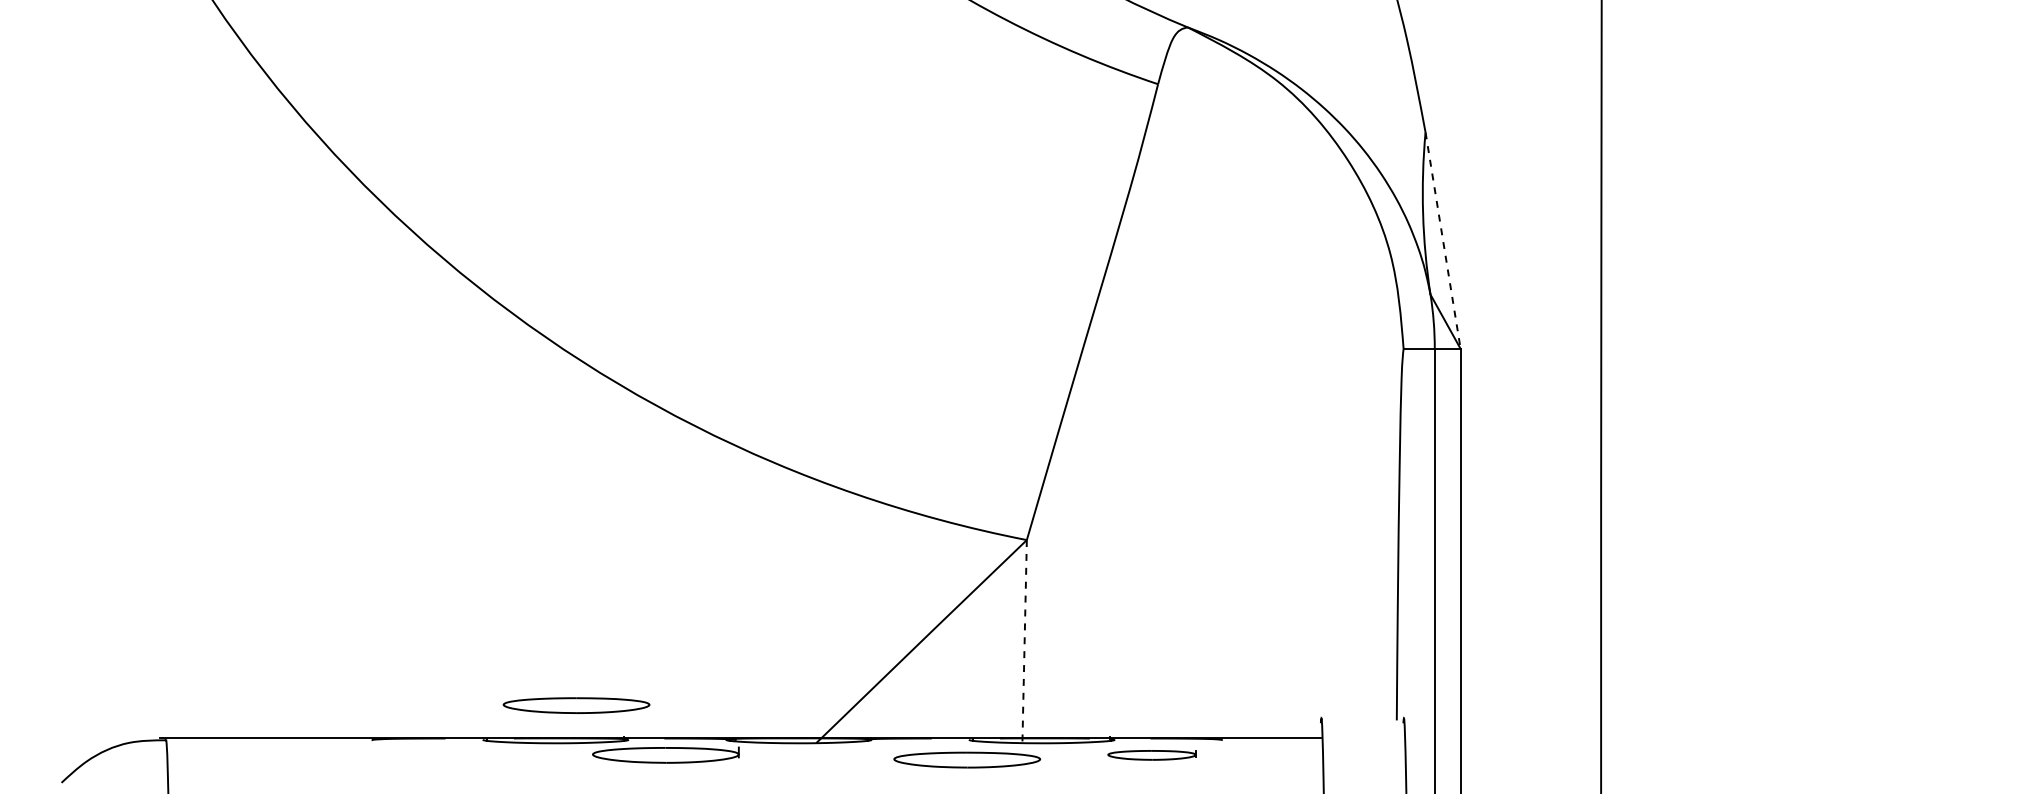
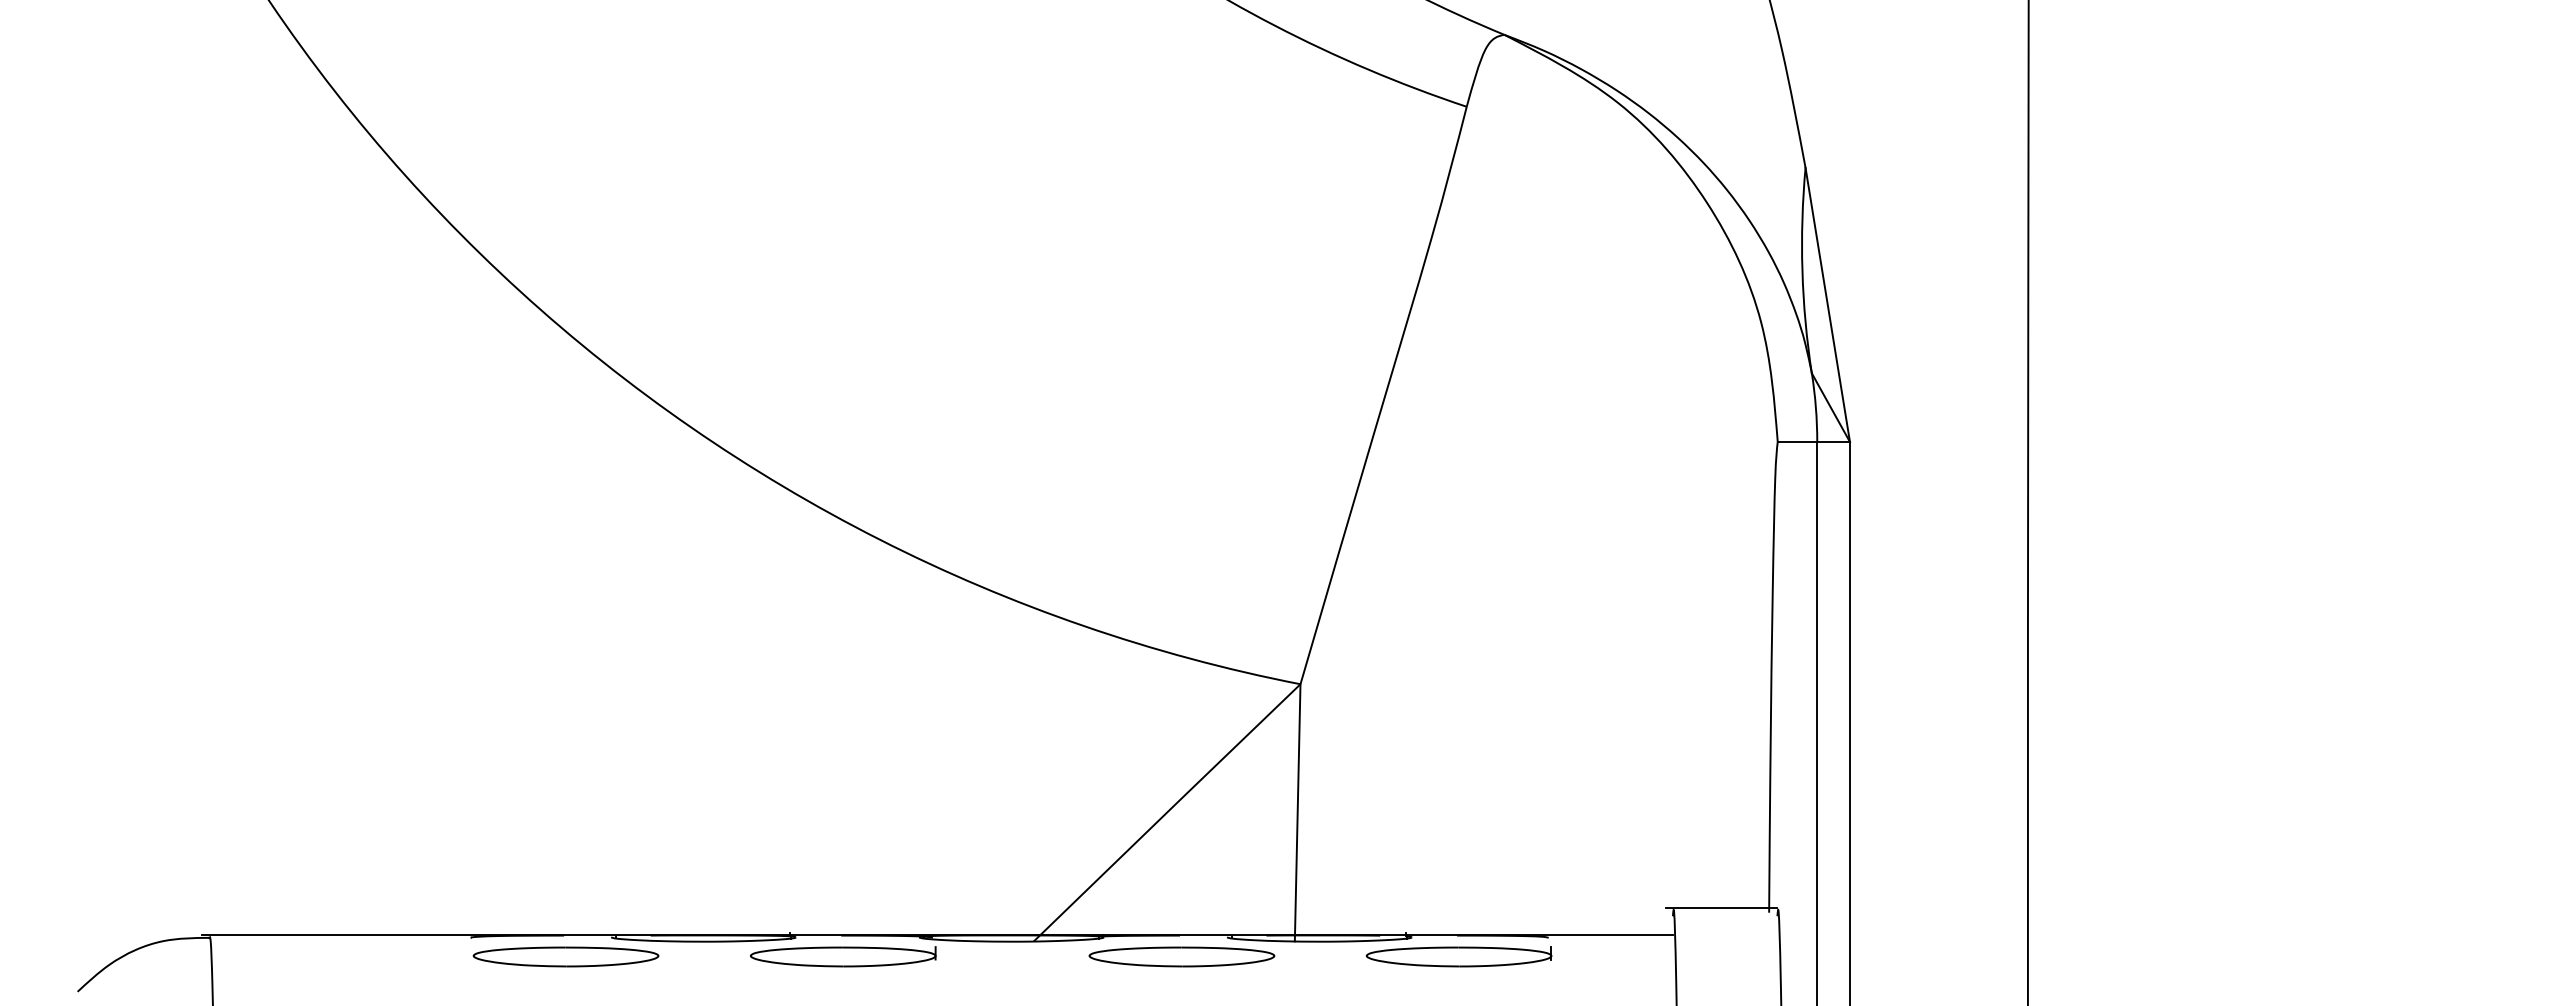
line: (1442, 240) -> (1827, 304), dashed -> solid
line: (1024, 641) -> (1297, 812), dashed -> solid
part: (576, 705) -> (565, 956), moved
line: (1359, 716) -> (1721, 907), added
part: (1151, 754) -> (1458, 956), size x1.67
part: (966, 759) -> (1181, 956), moved

